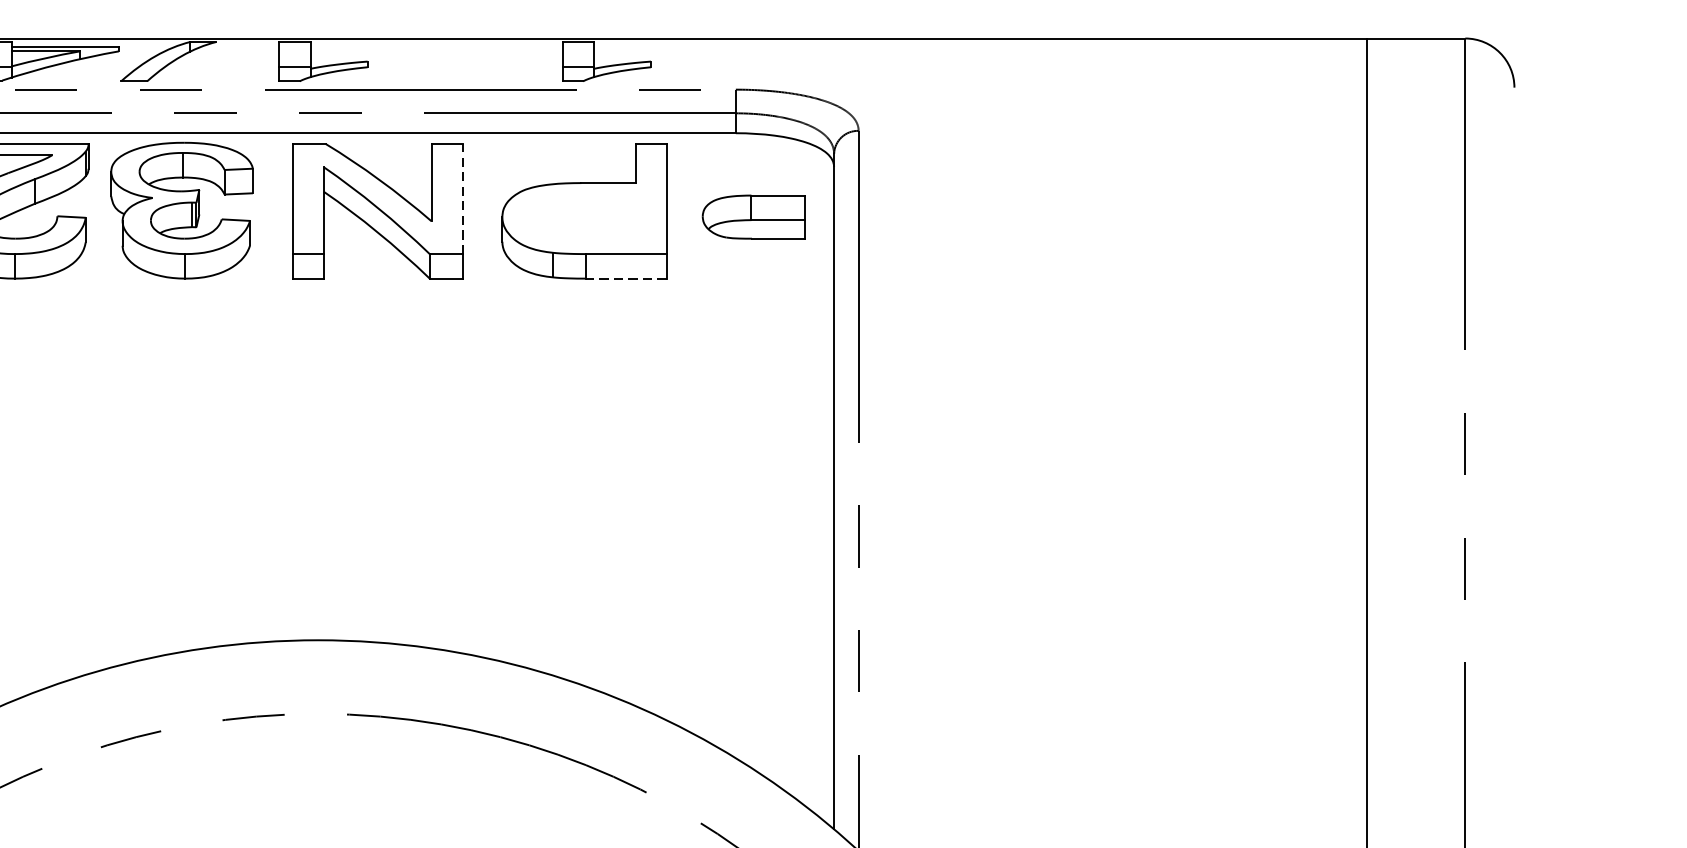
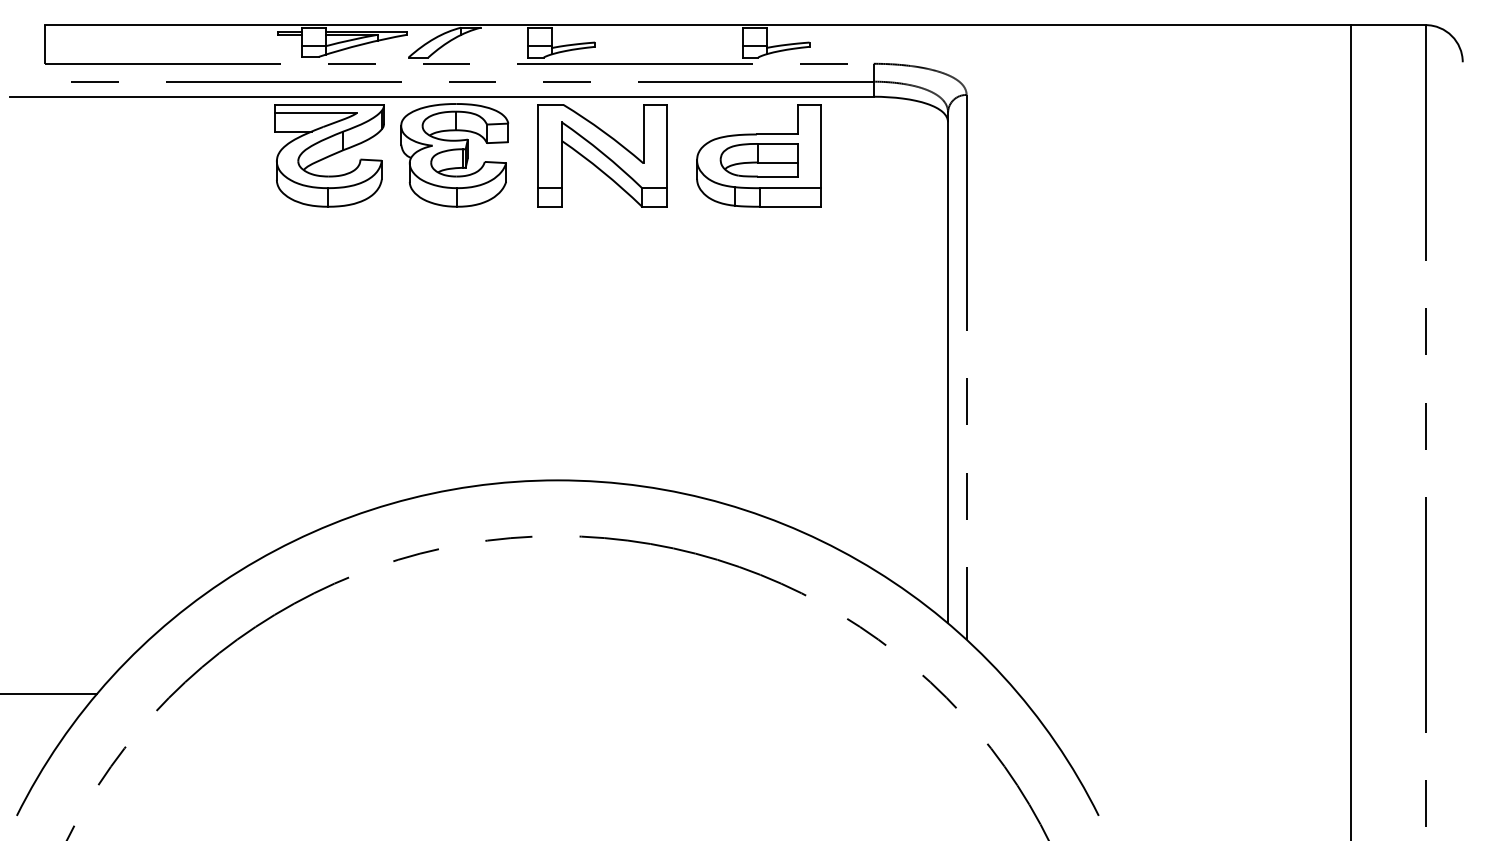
line: (463, 198) -> (667, 146), dashed -> solid
part: (752, 217) -> (758, 160), moved
line: (625, 278) -> (790, 206), dashed -> solid

